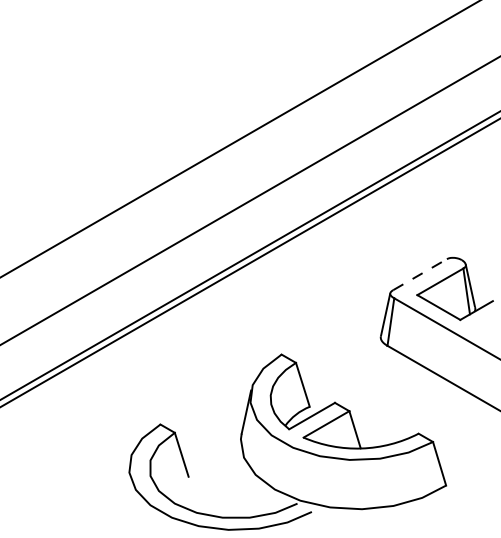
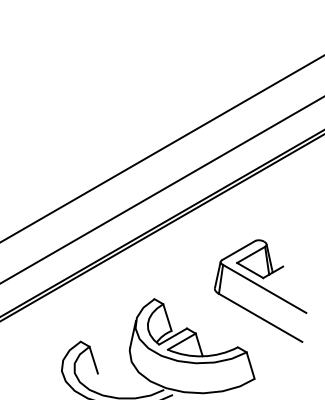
line: (419, 274) -> (238, 250), dashed -> solid

